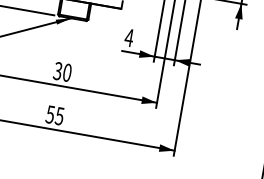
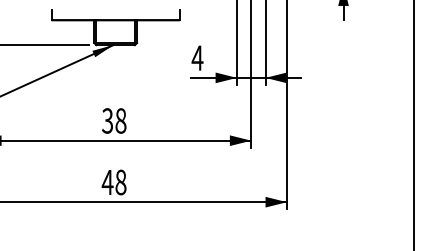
text: (66, 73) -> (120, 121), 30 -> 38
text: (54, 115) -> (113, 182), 55 -> 48

